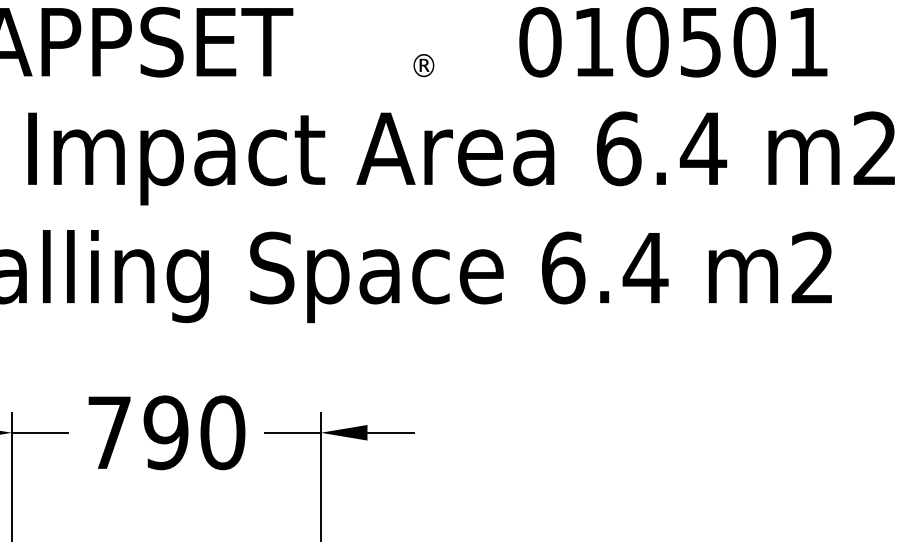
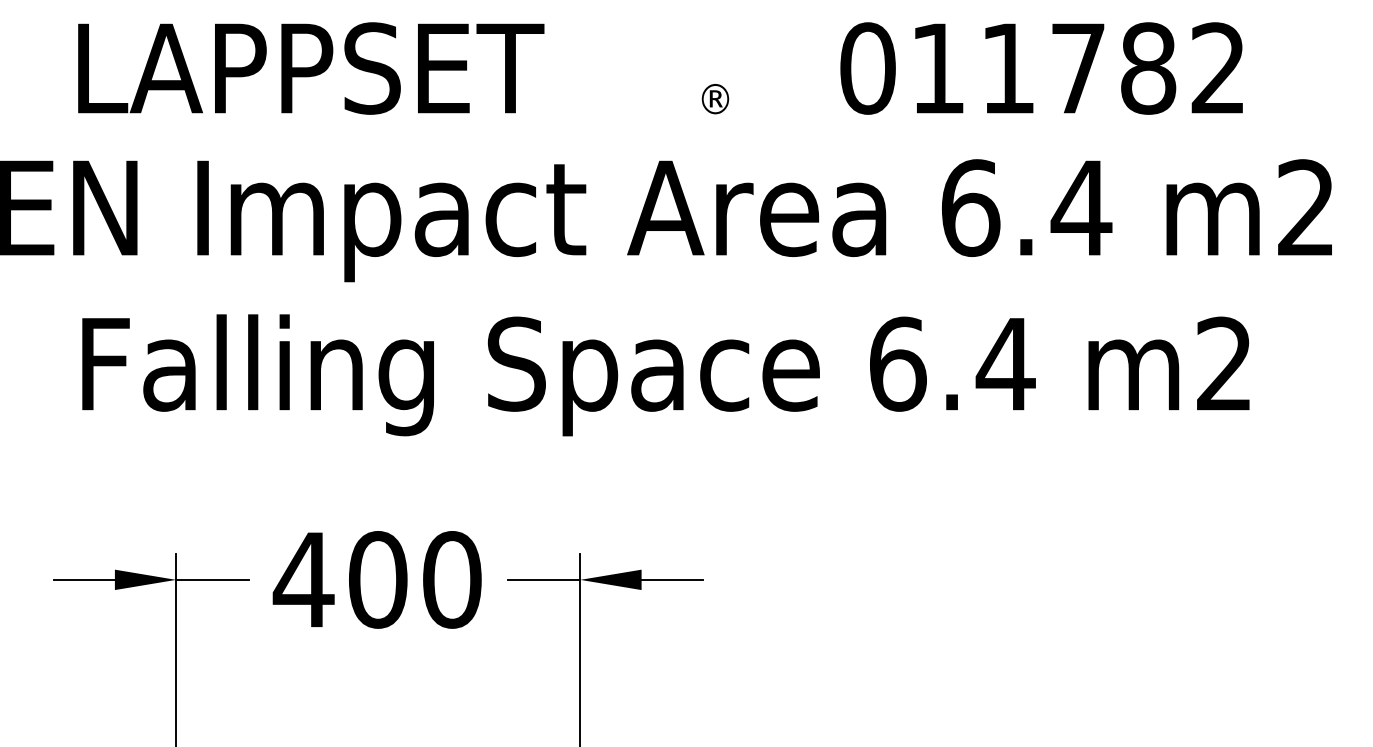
text: (726, 42) -> (1111, 68), 010501 -> 011782
text: (136, 432) -> (339, 579), 790 -> 400

